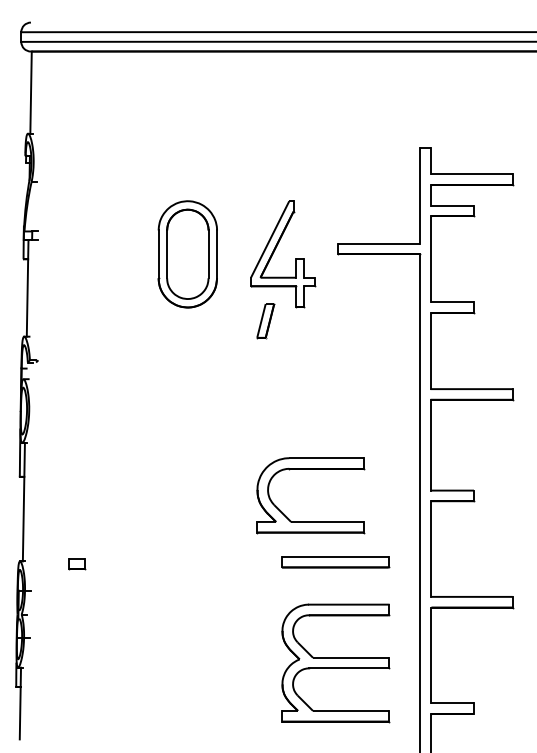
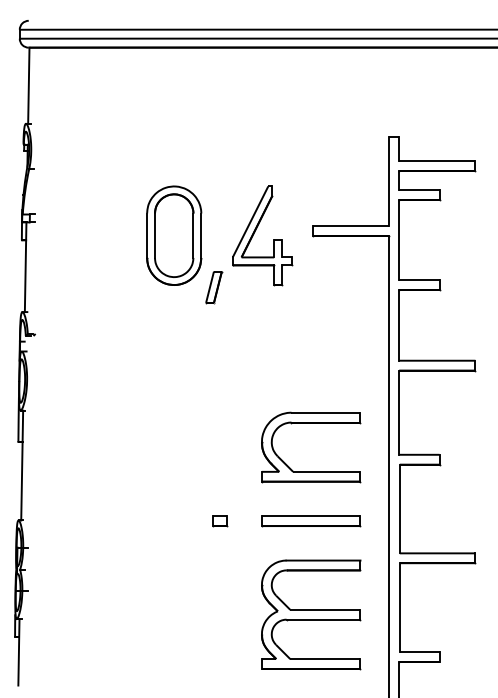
part: (265, 321) -> (213, 287), moved
part: (310, 469) -> (311, 423), moved
part: (77, 564) -> (220, 521), moved

